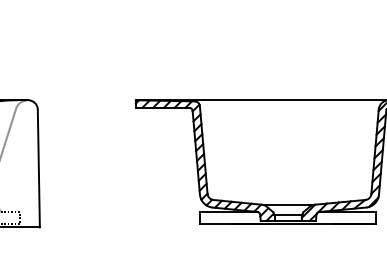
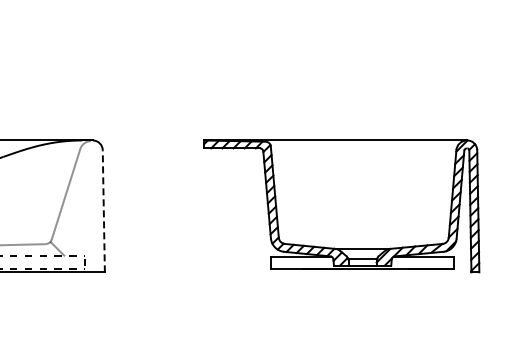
line: (38, 167) -> (103, 210), solid -> dashed

